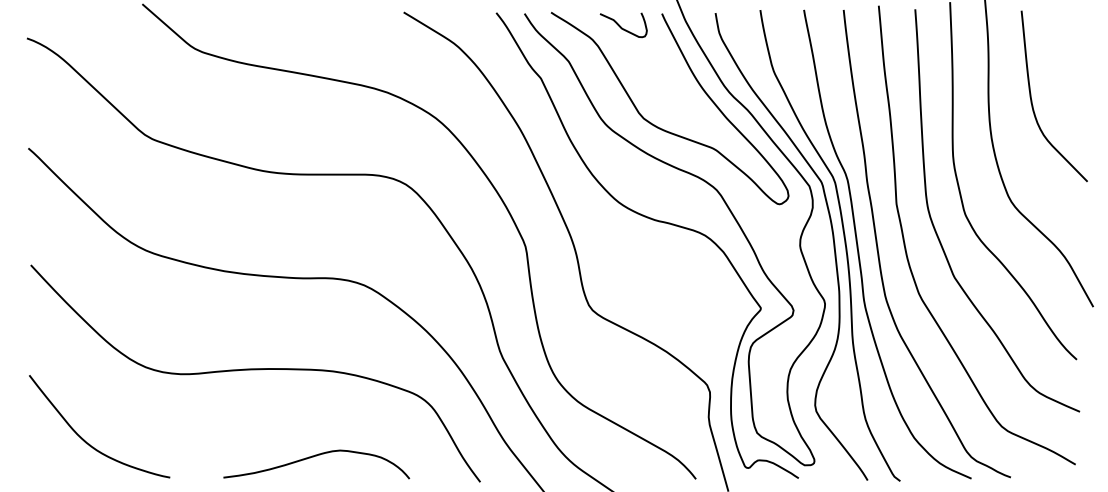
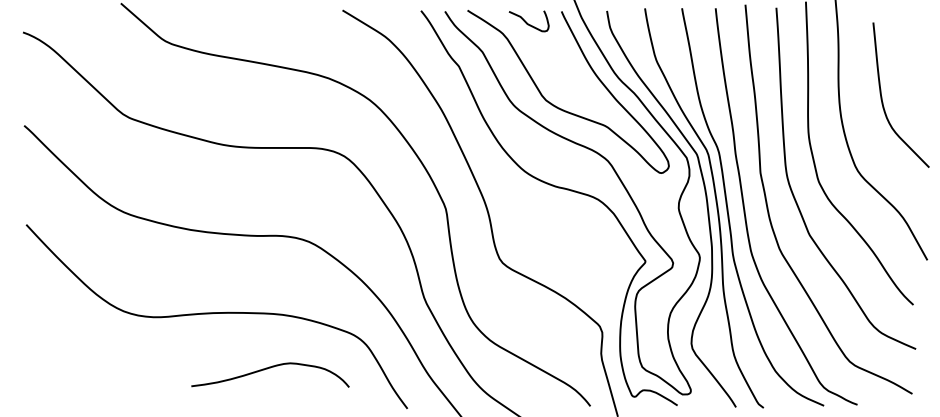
curve: (1032, 100) -> (882, 98), moved
curve: (89, 443) -> (76, 375), removed
curve: (313, 457) -> (267, 369), moved

